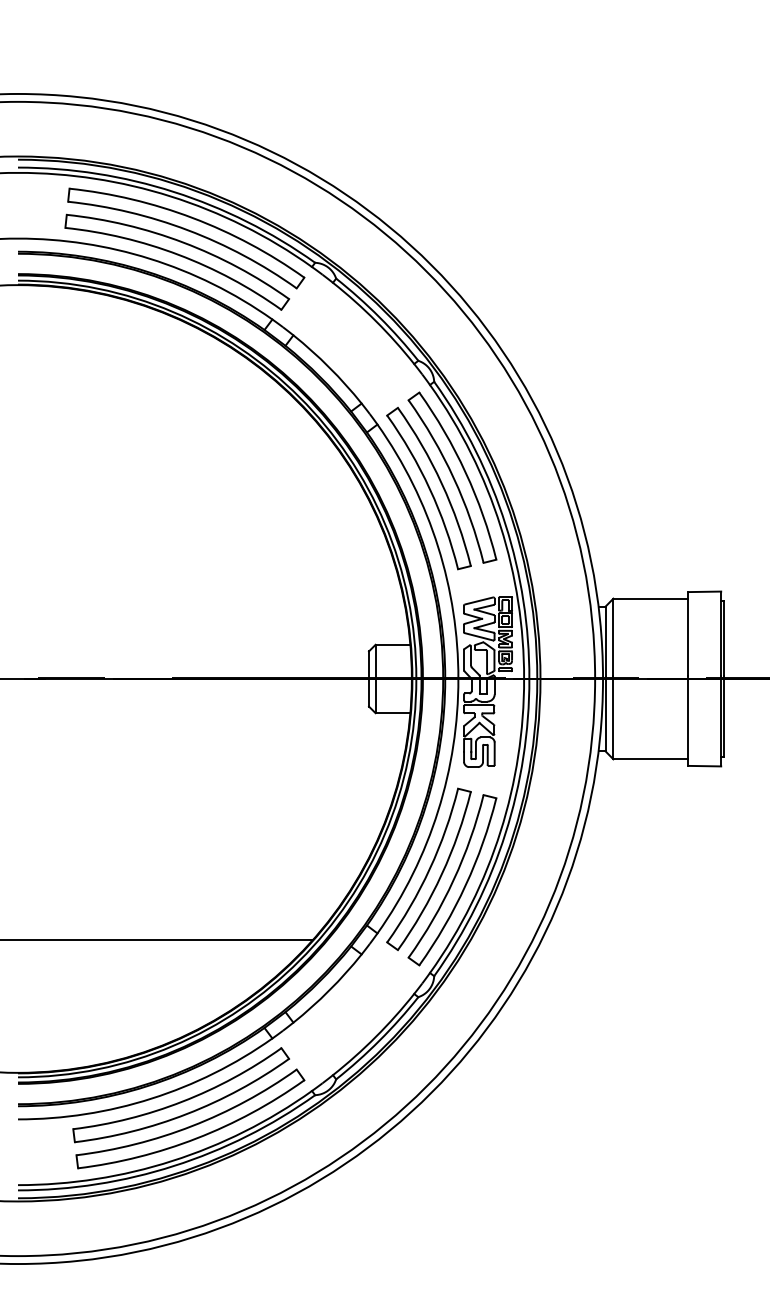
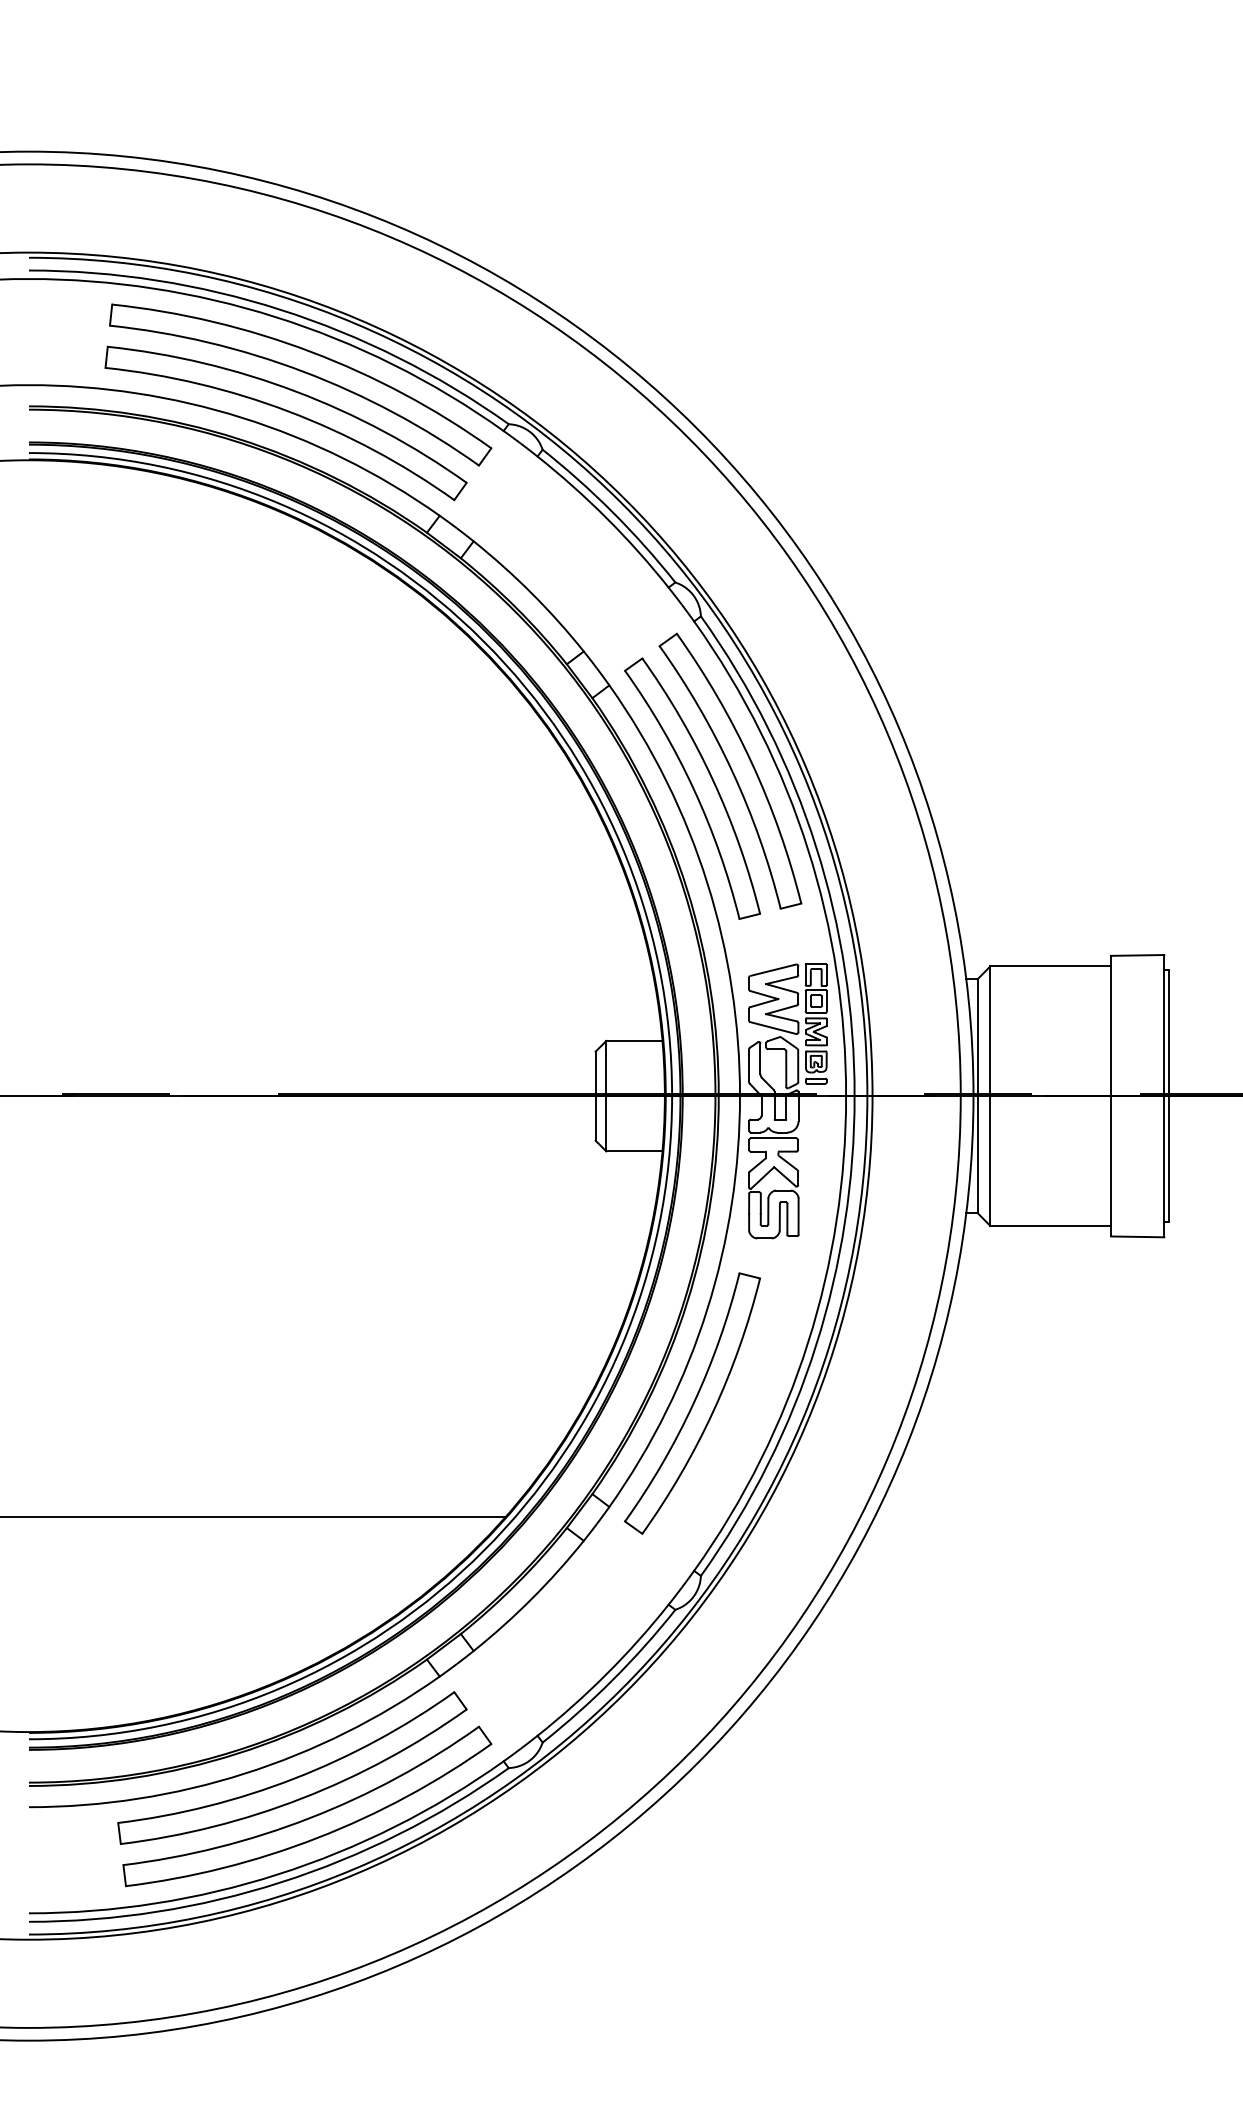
part: (452, 880) -> (730, 1421), removed

